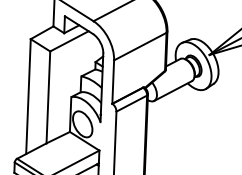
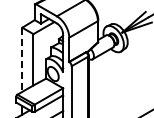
line: (28, 97) -> (22, 60), solid -> dashed

